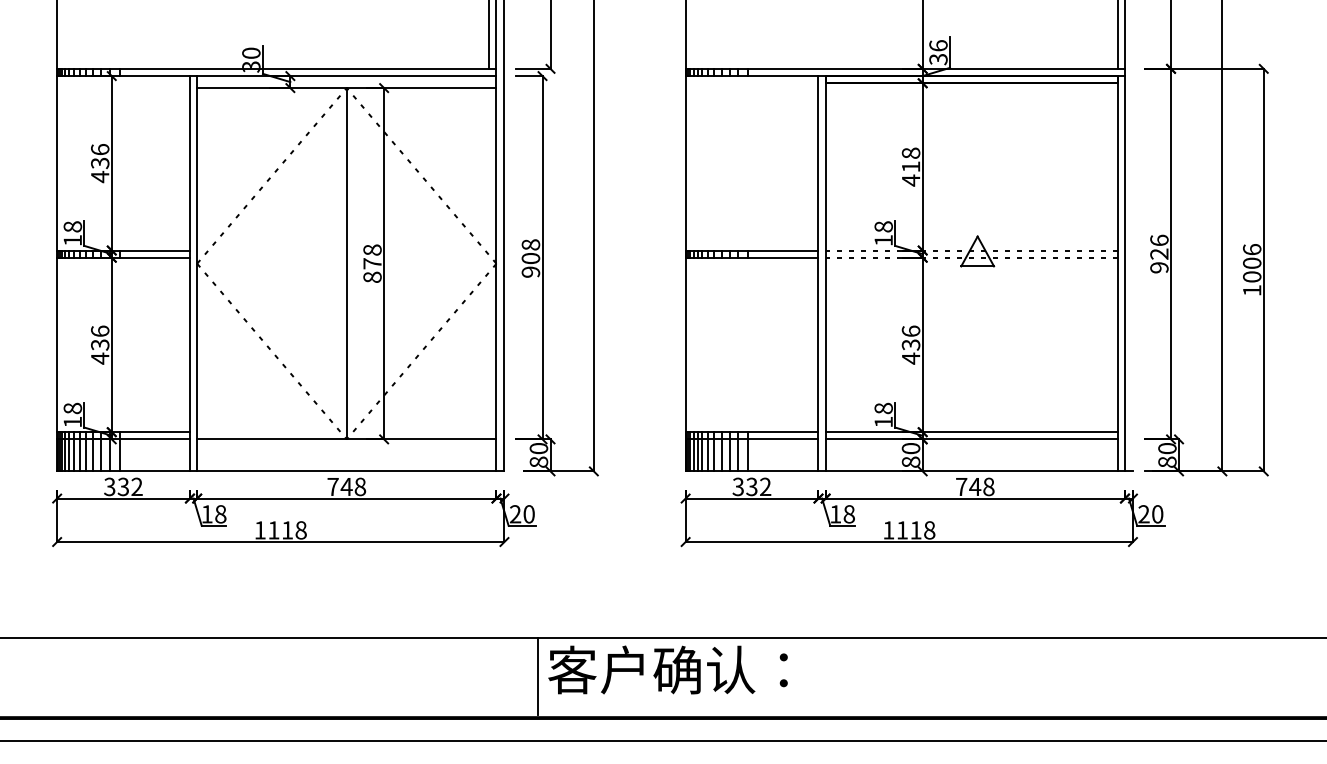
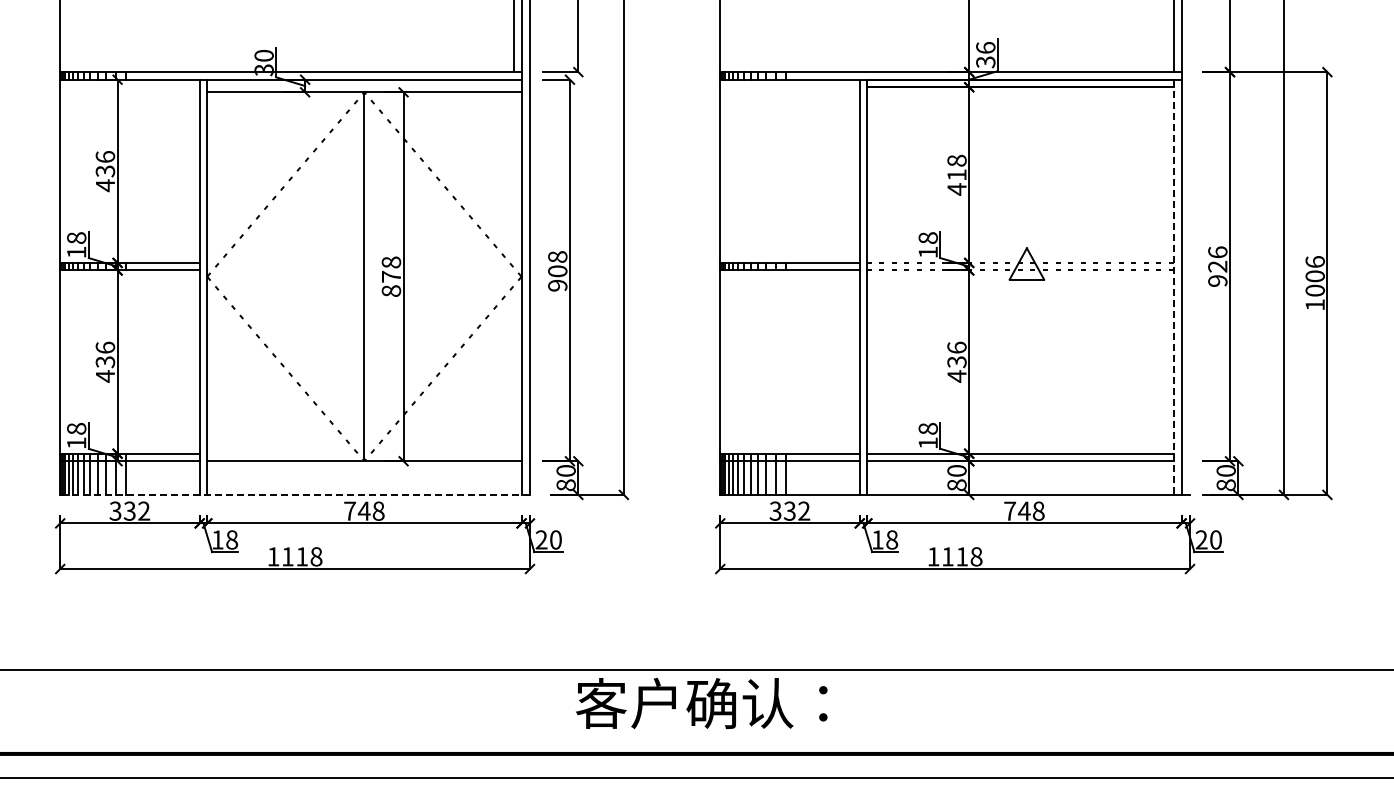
line: (1118, 273) -> (1174, 287), solid -> dashed
line: (281, 471) -> (295, 494), solid -> dashed
line: (537, 675) -> (564, 709), removed

